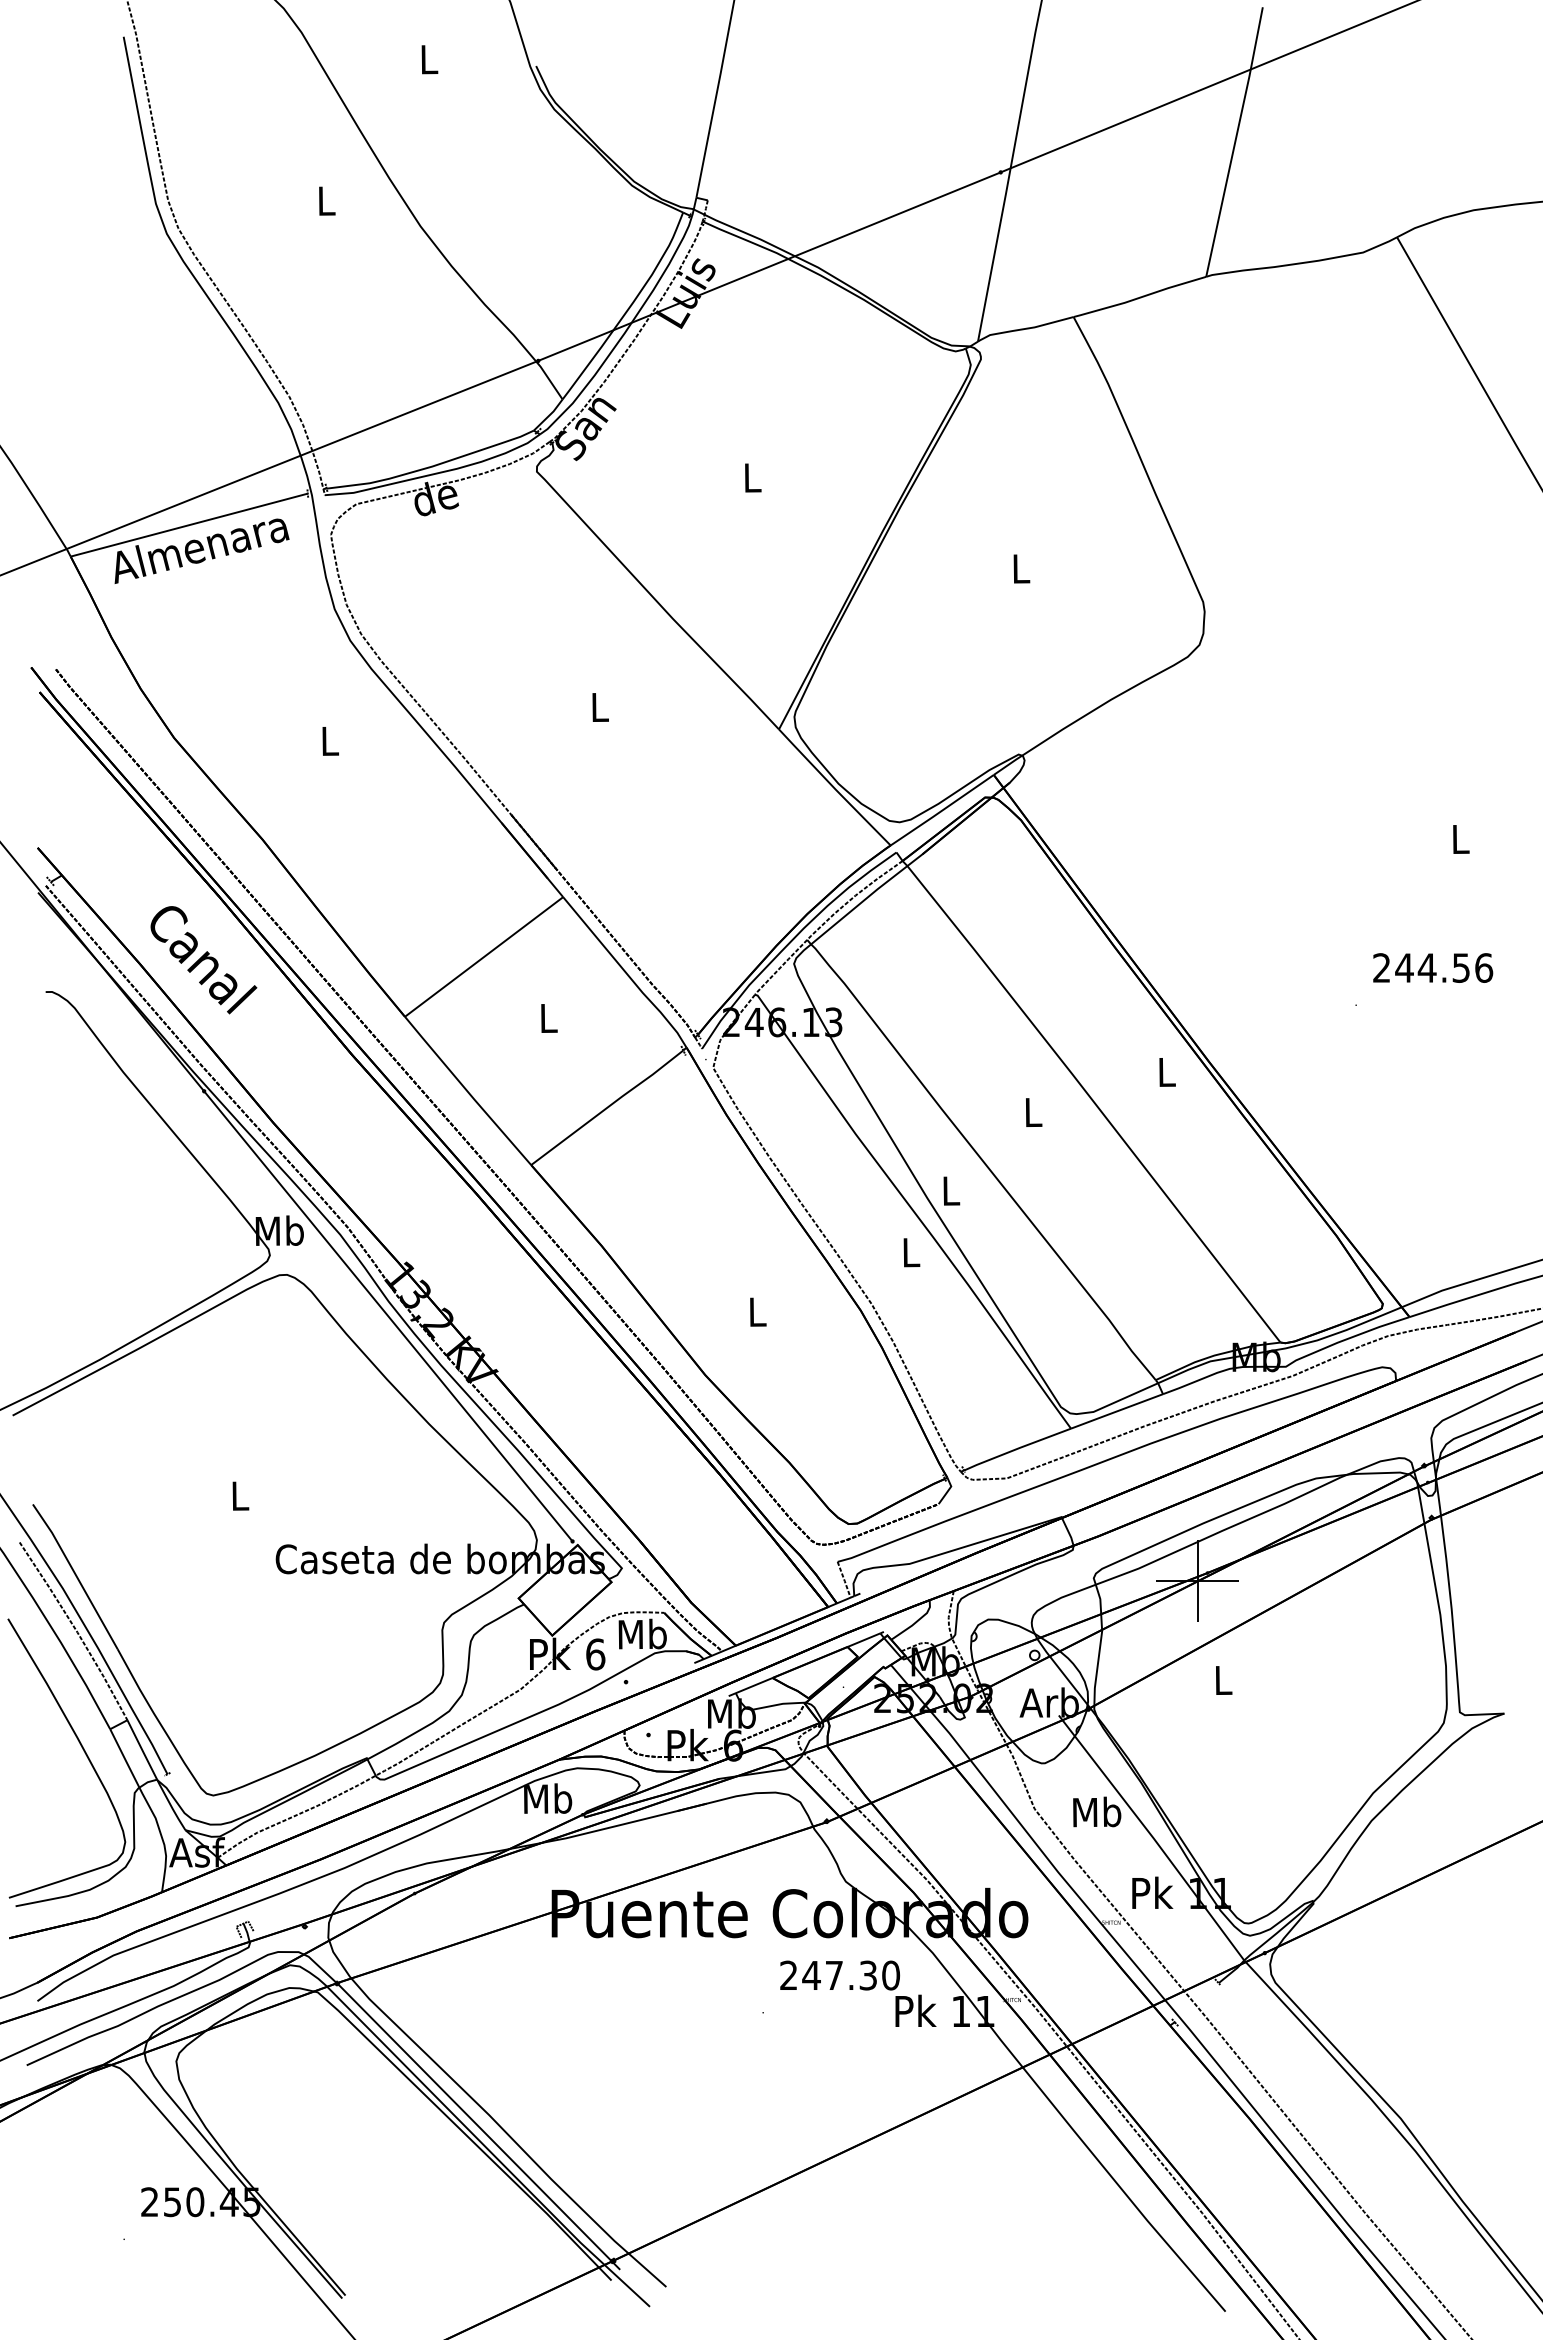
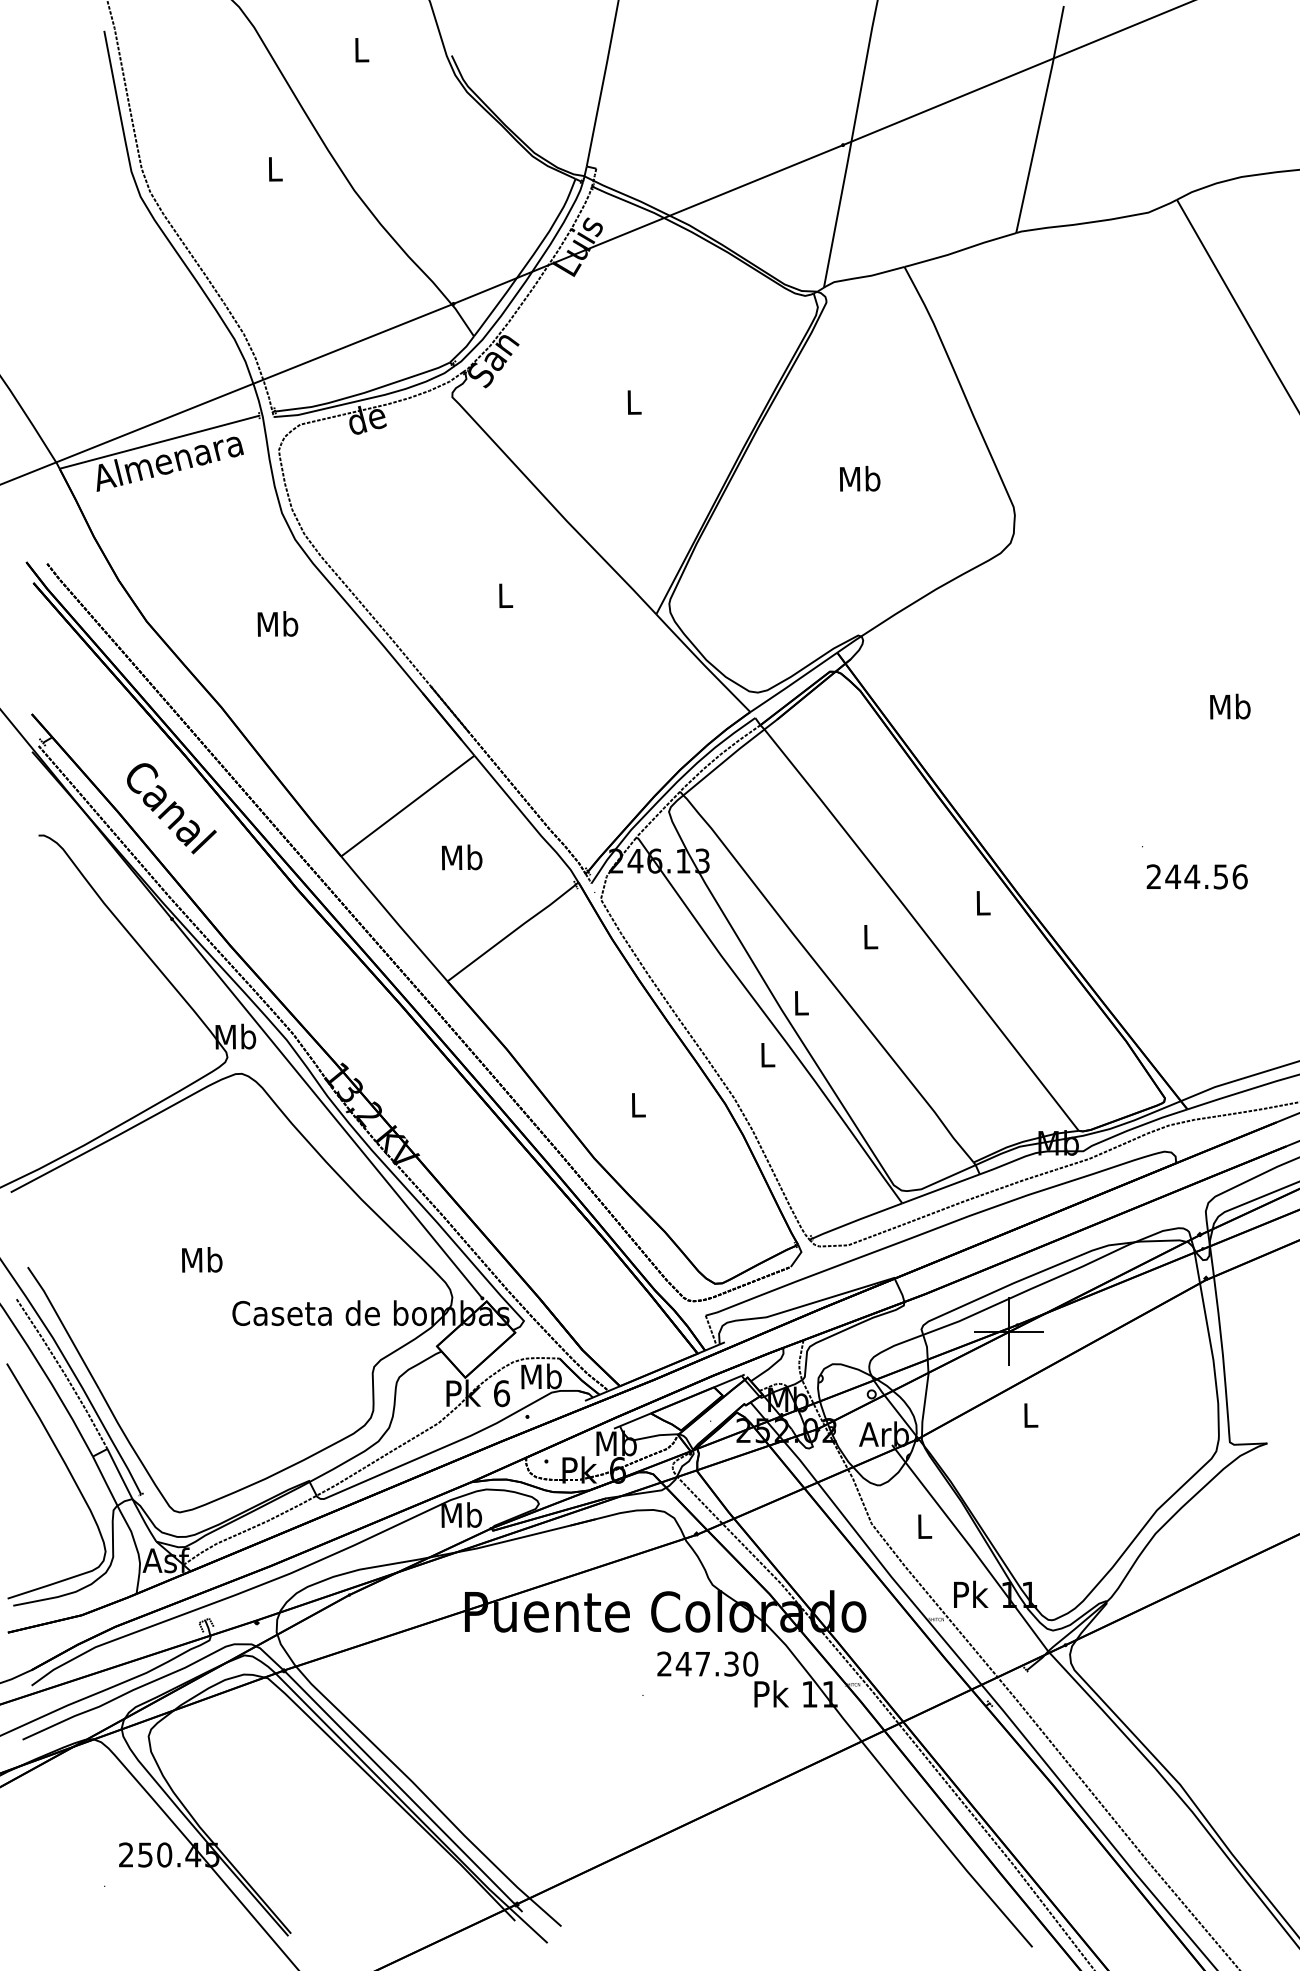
text: (1021, 568) -> (860, 478), L -> Mb
text: (329, 740) -> (277, 623), L -> Mb
text: (1460, 838) -> (1230, 706), L -> Mb
text: (1433, 967) -> (1197, 876), moved
text: (548, 1017) -> (462, 857), L -> Mb
text: (240, 1495) -> (202, 1259), L -> Mb
text: (1097, 1811) -> (924, 1525), Mb -> L

